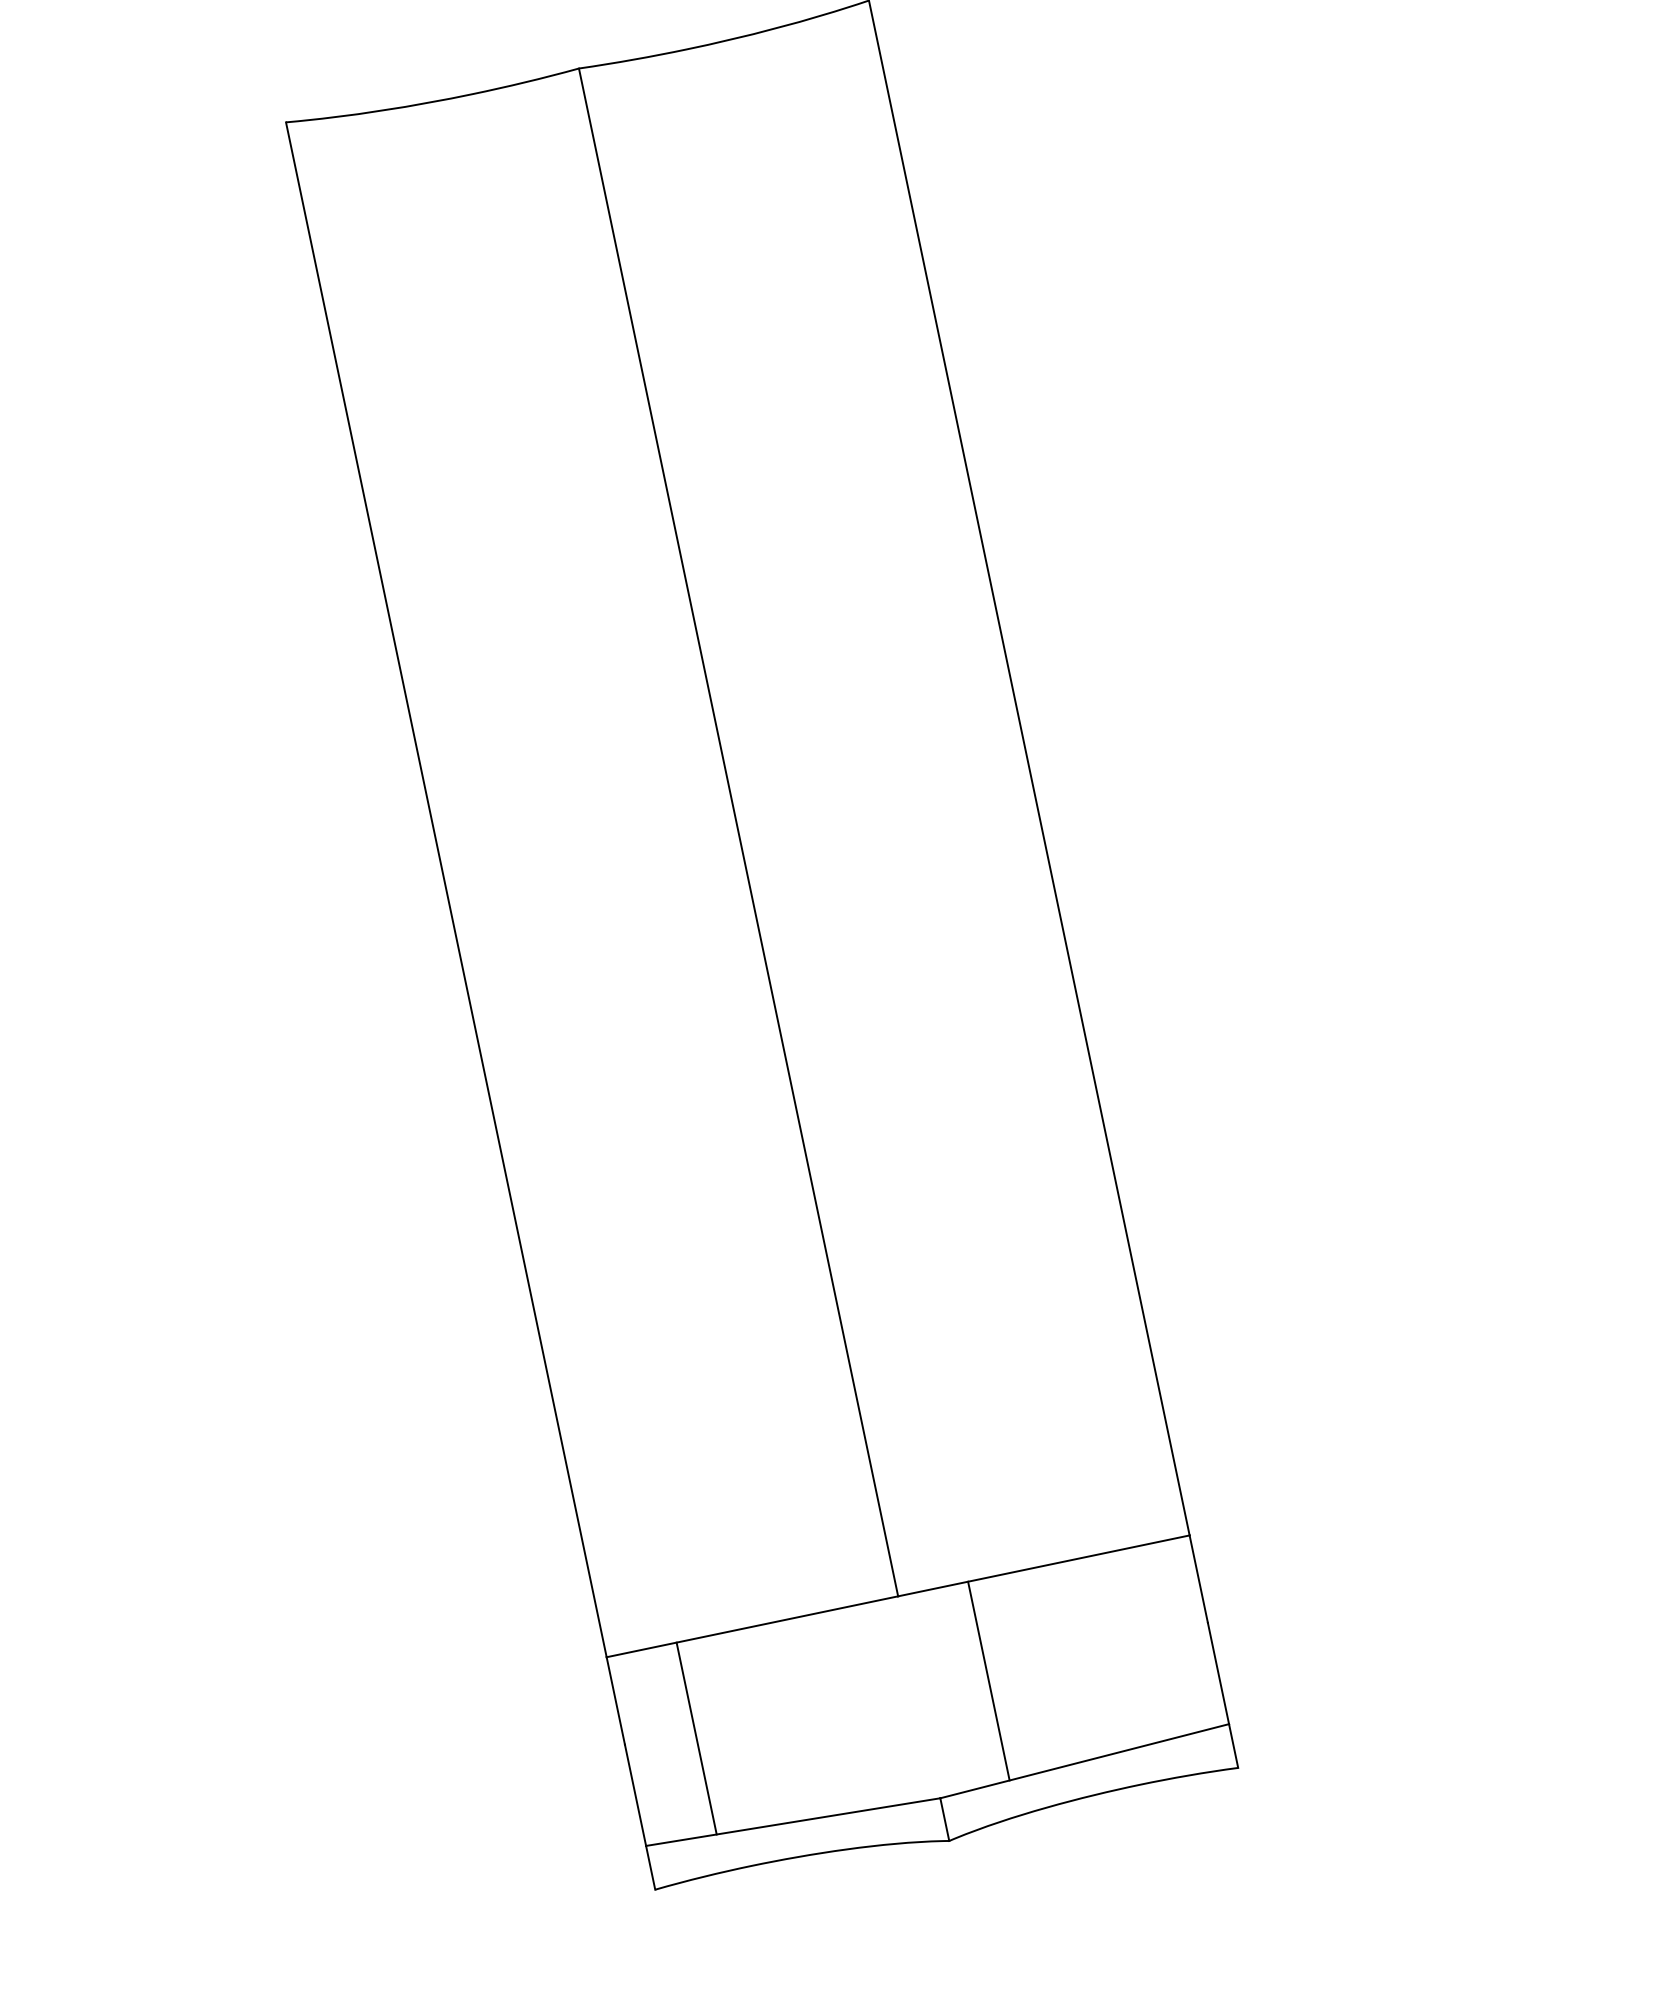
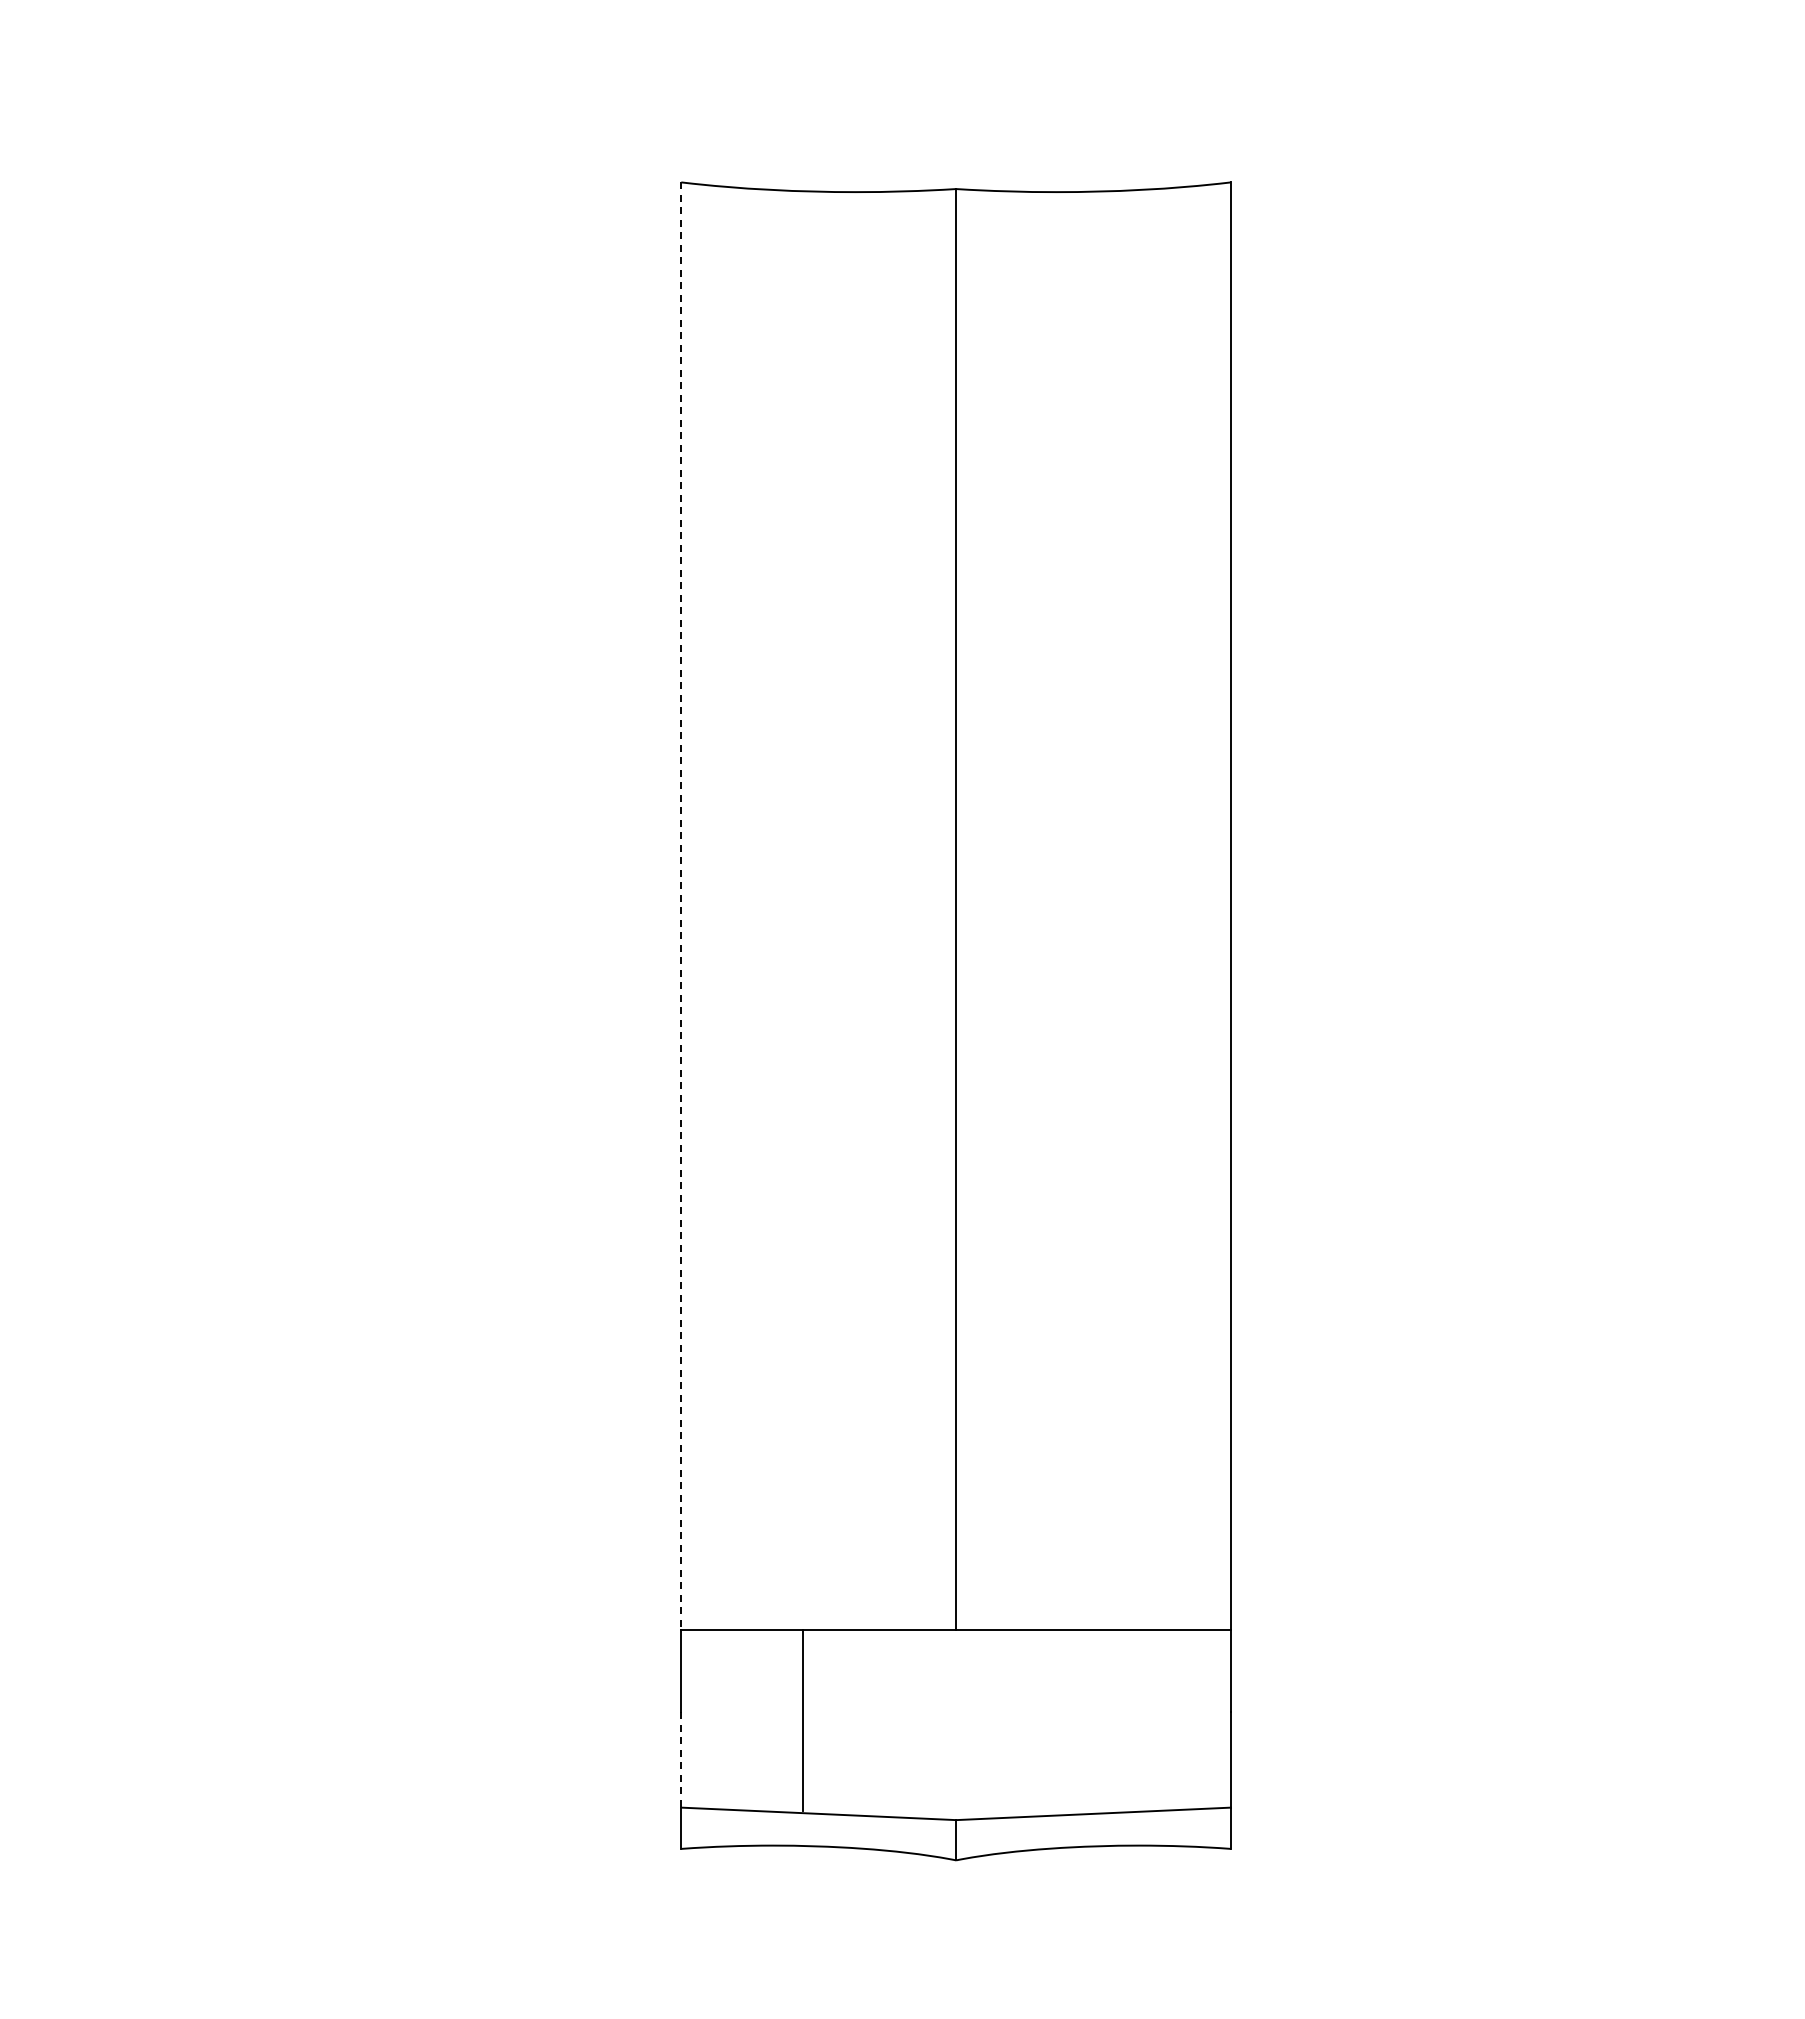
line: (446, 890) -> (681, 906), solid -> dashed
line: (989, 1681) -> (1022, 1723), removed
line: (696, 1737) -> (803, 1719), moved
line: (635, 1794) -> (681, 1759), solid -> dashed

